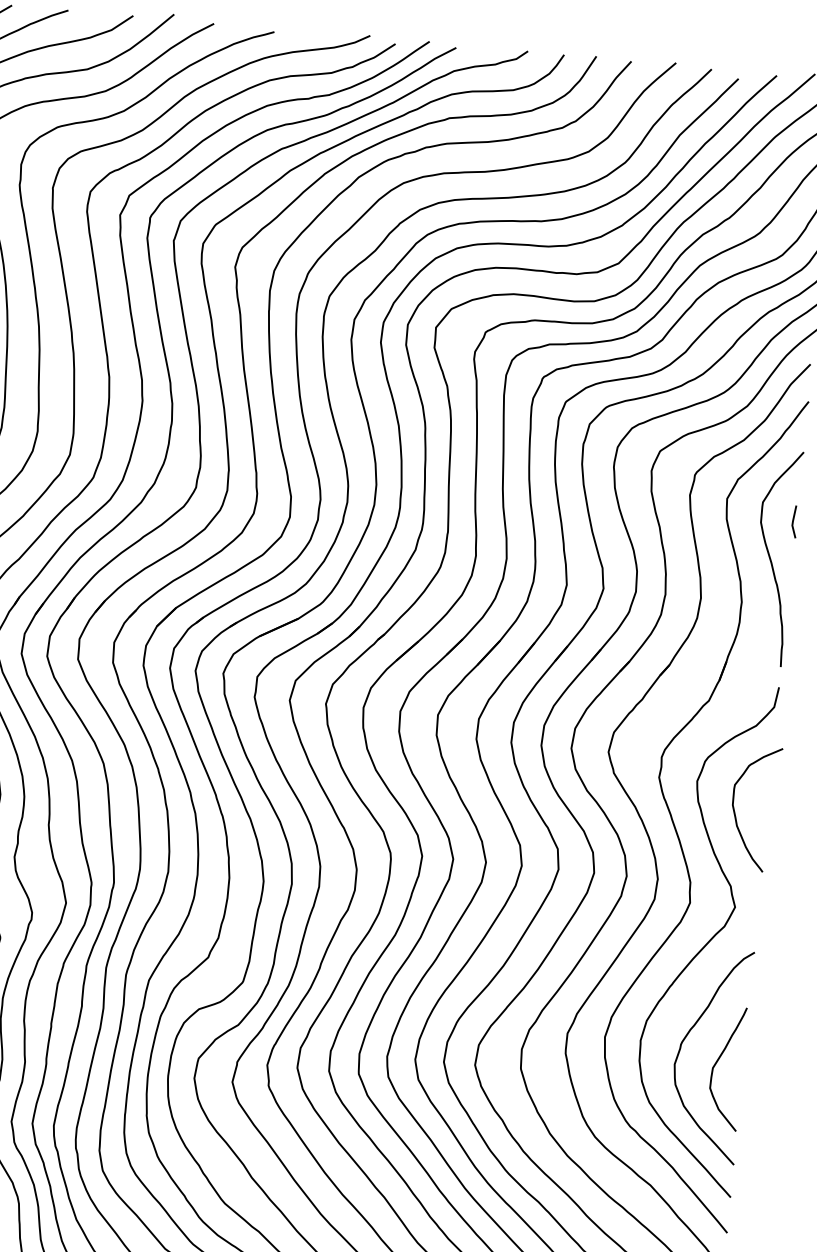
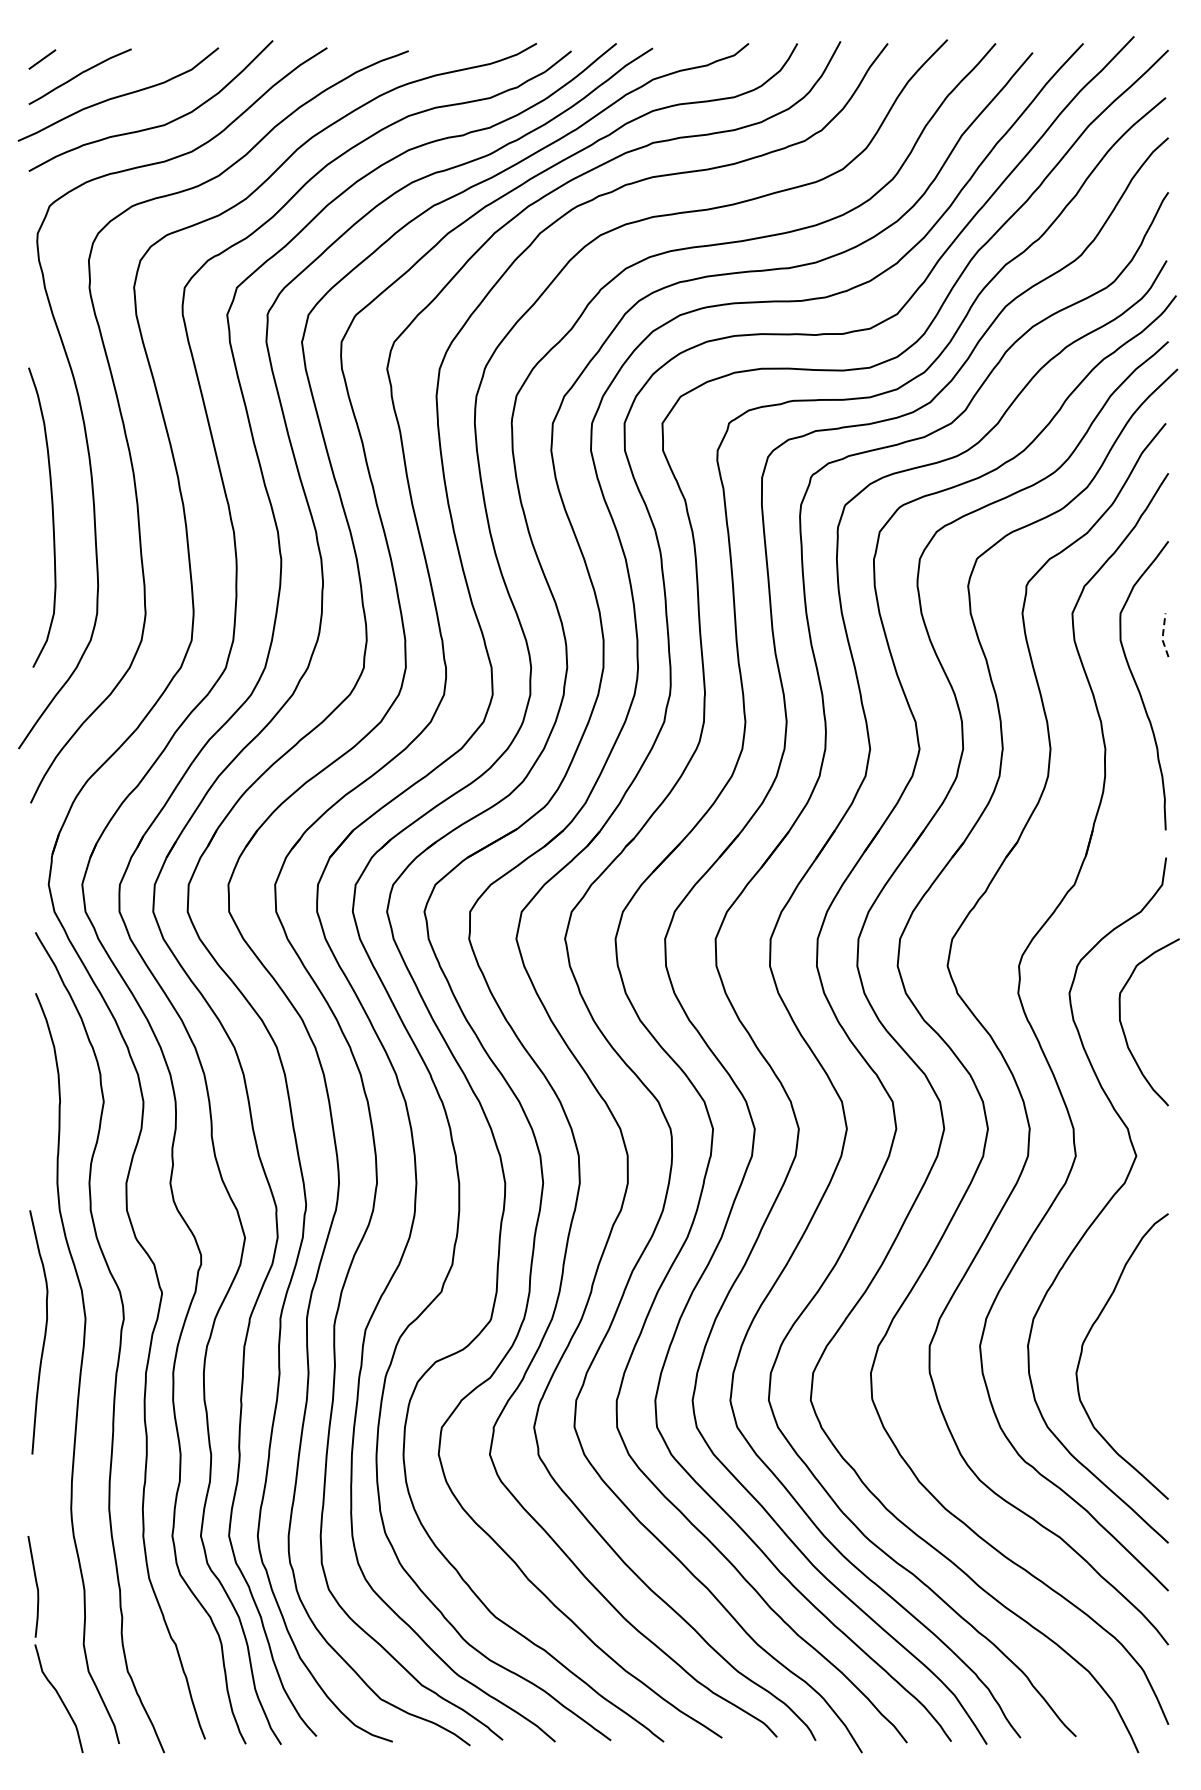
line: (792, 521) -> (1162, 635), solid -> dashed
curve: (717, 1062) -> (1133, 1364), removed

